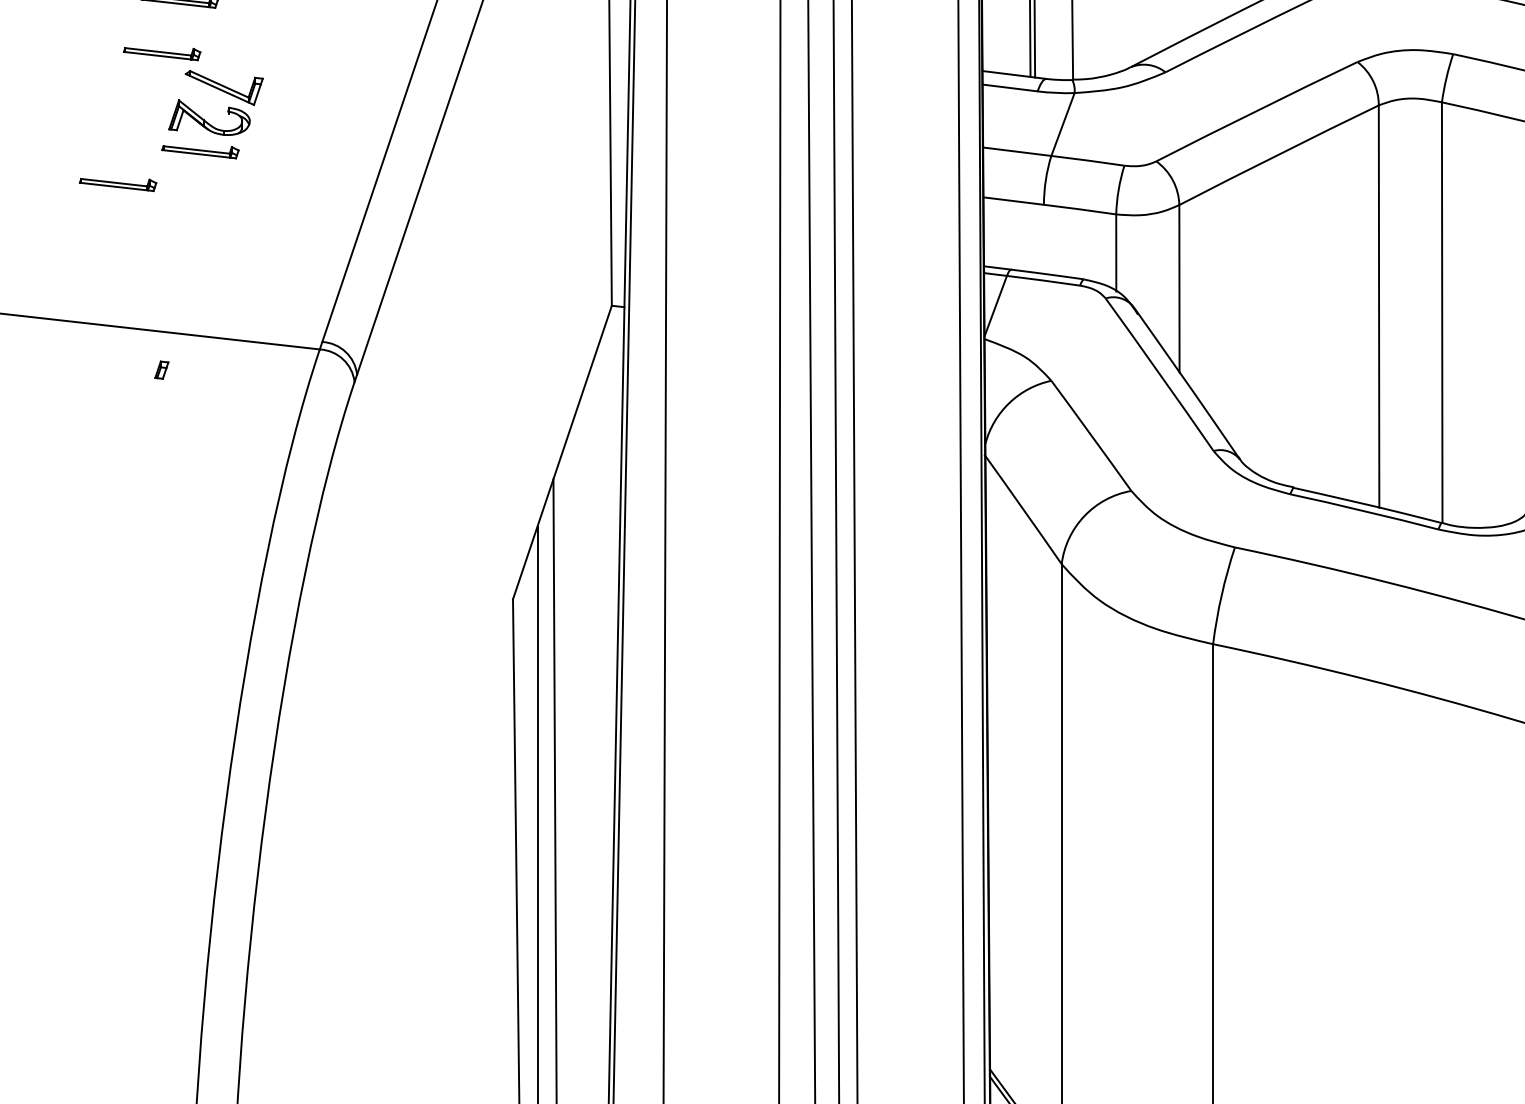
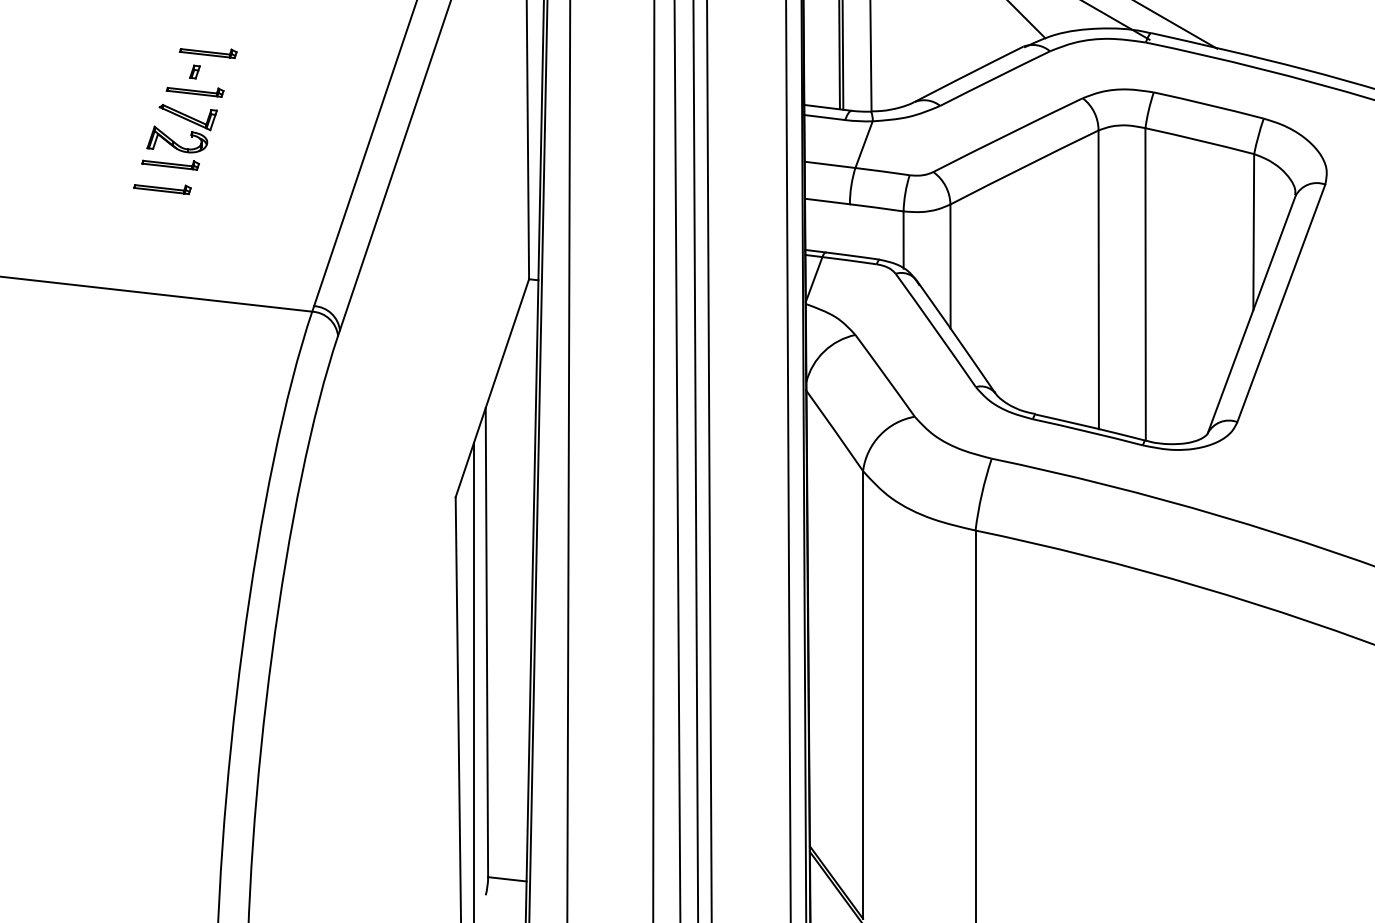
part: (209, 122) -> (177, 143), moved
part: (161, 369) -> (194, 71), moved

